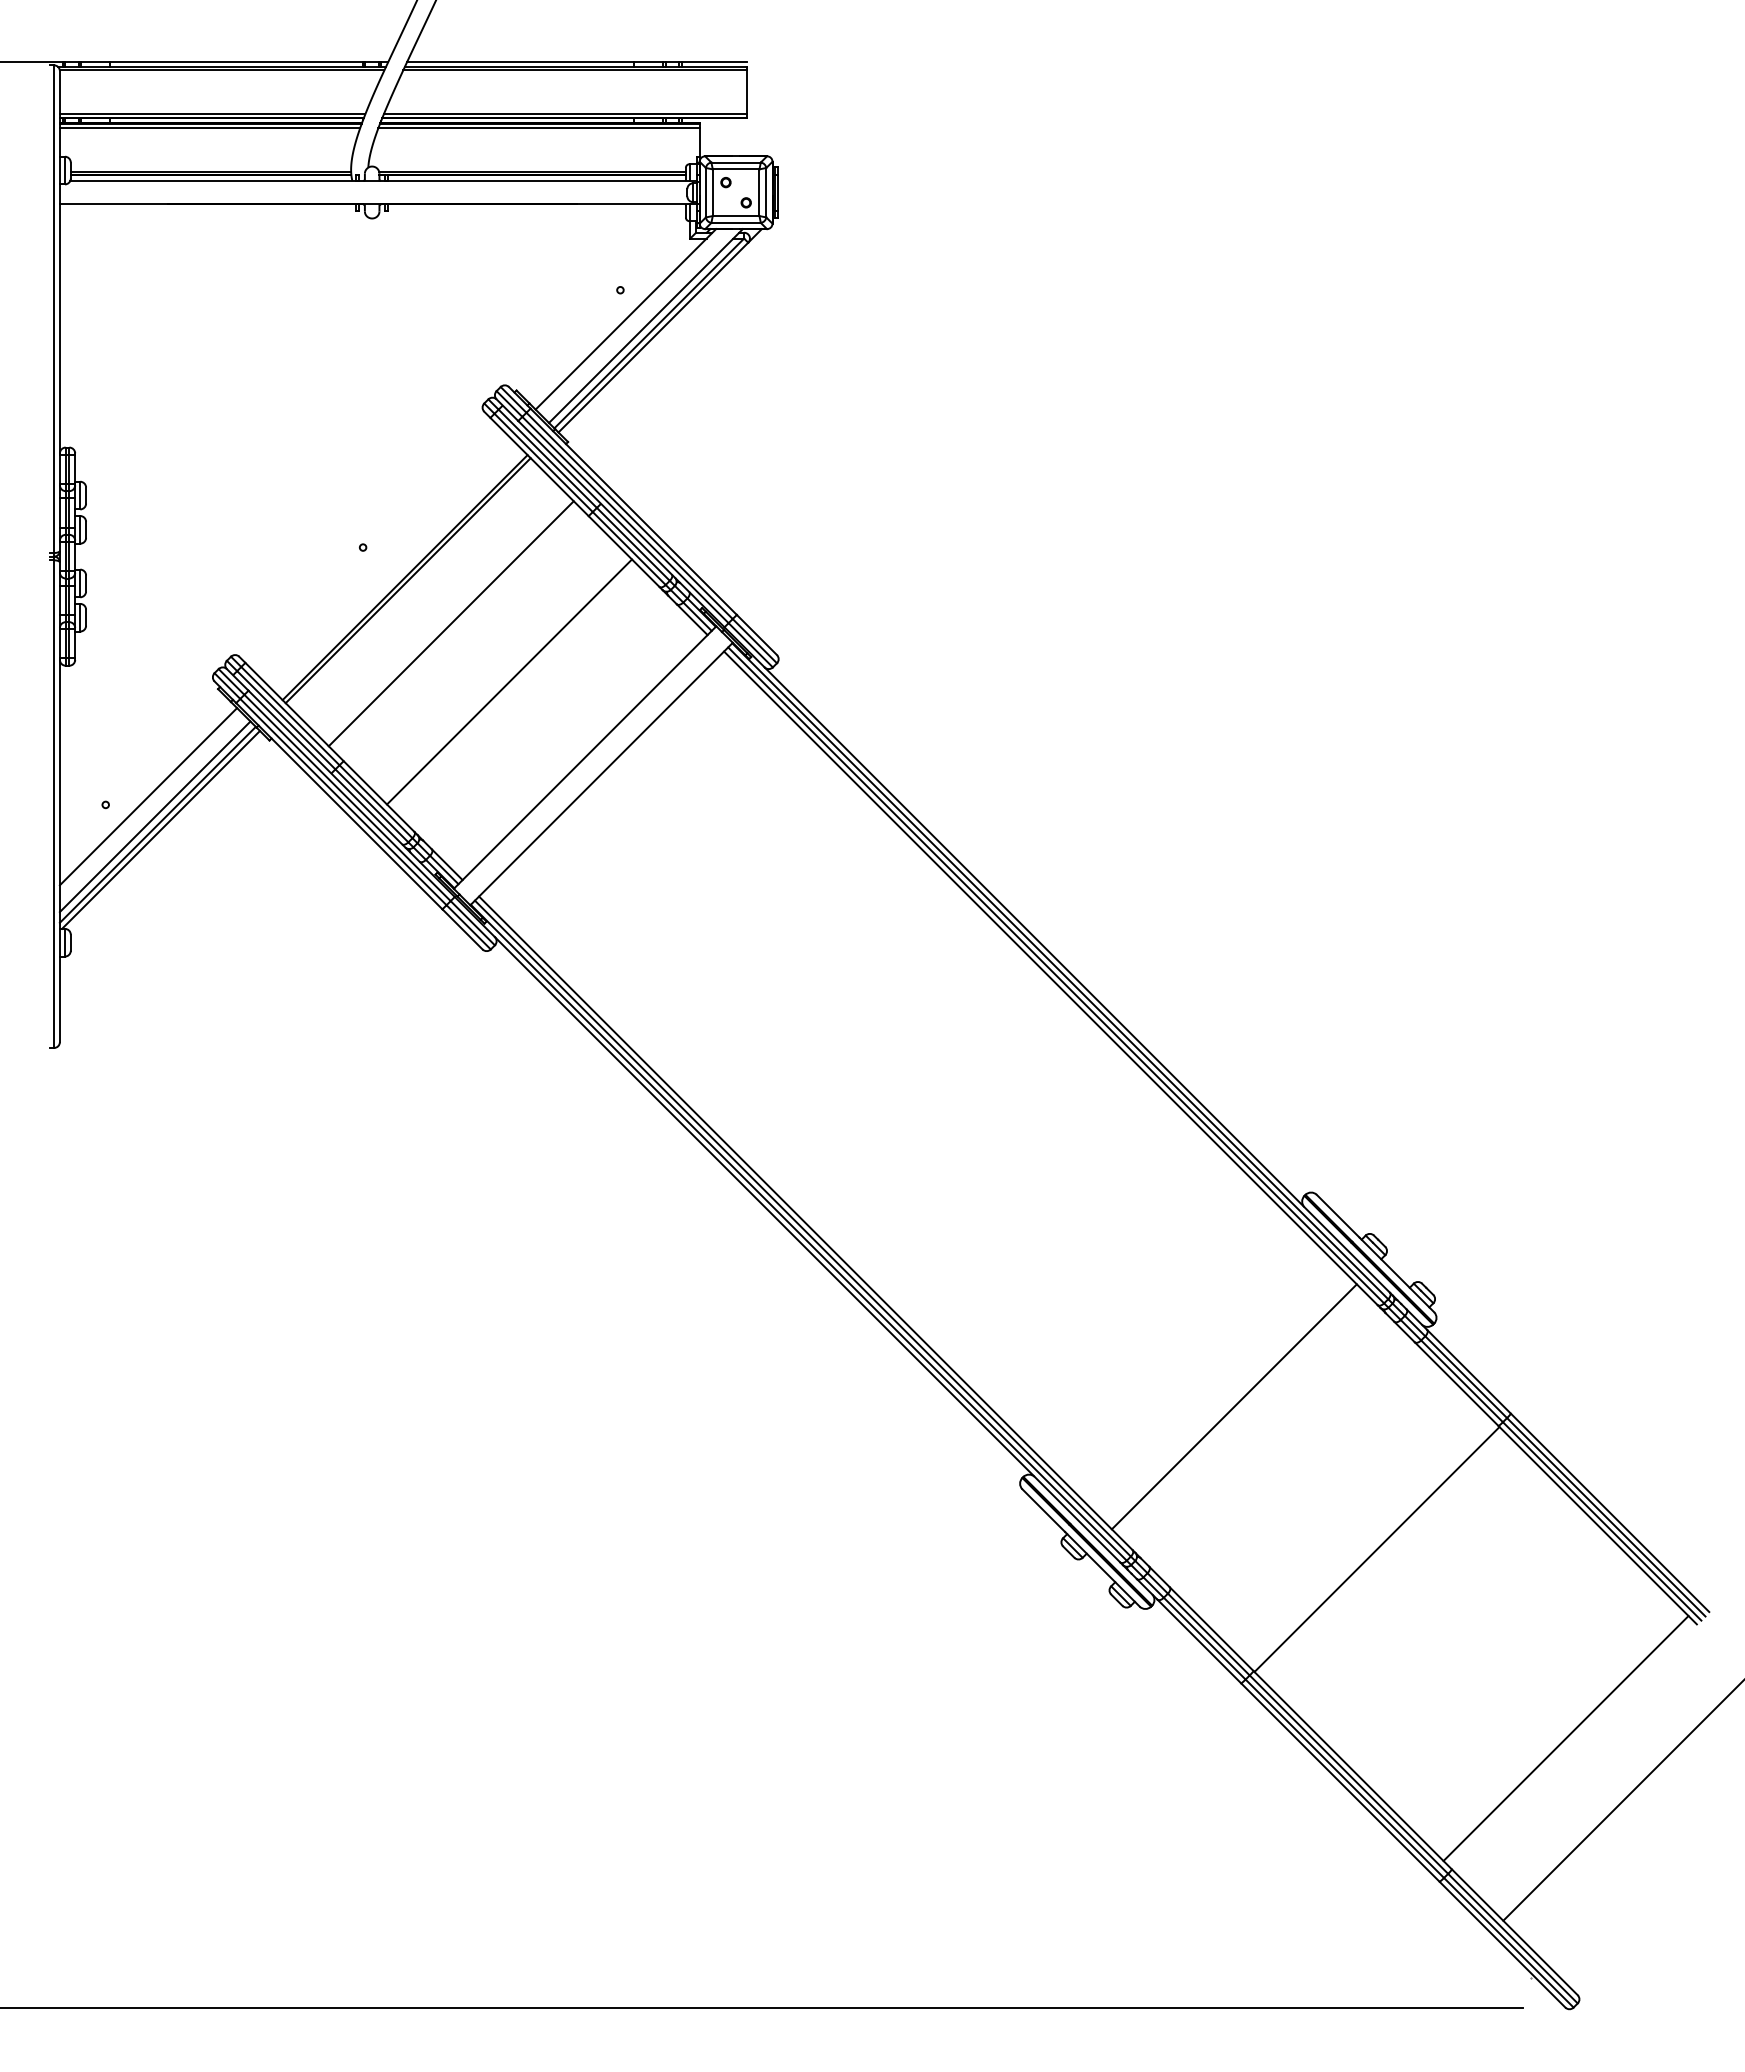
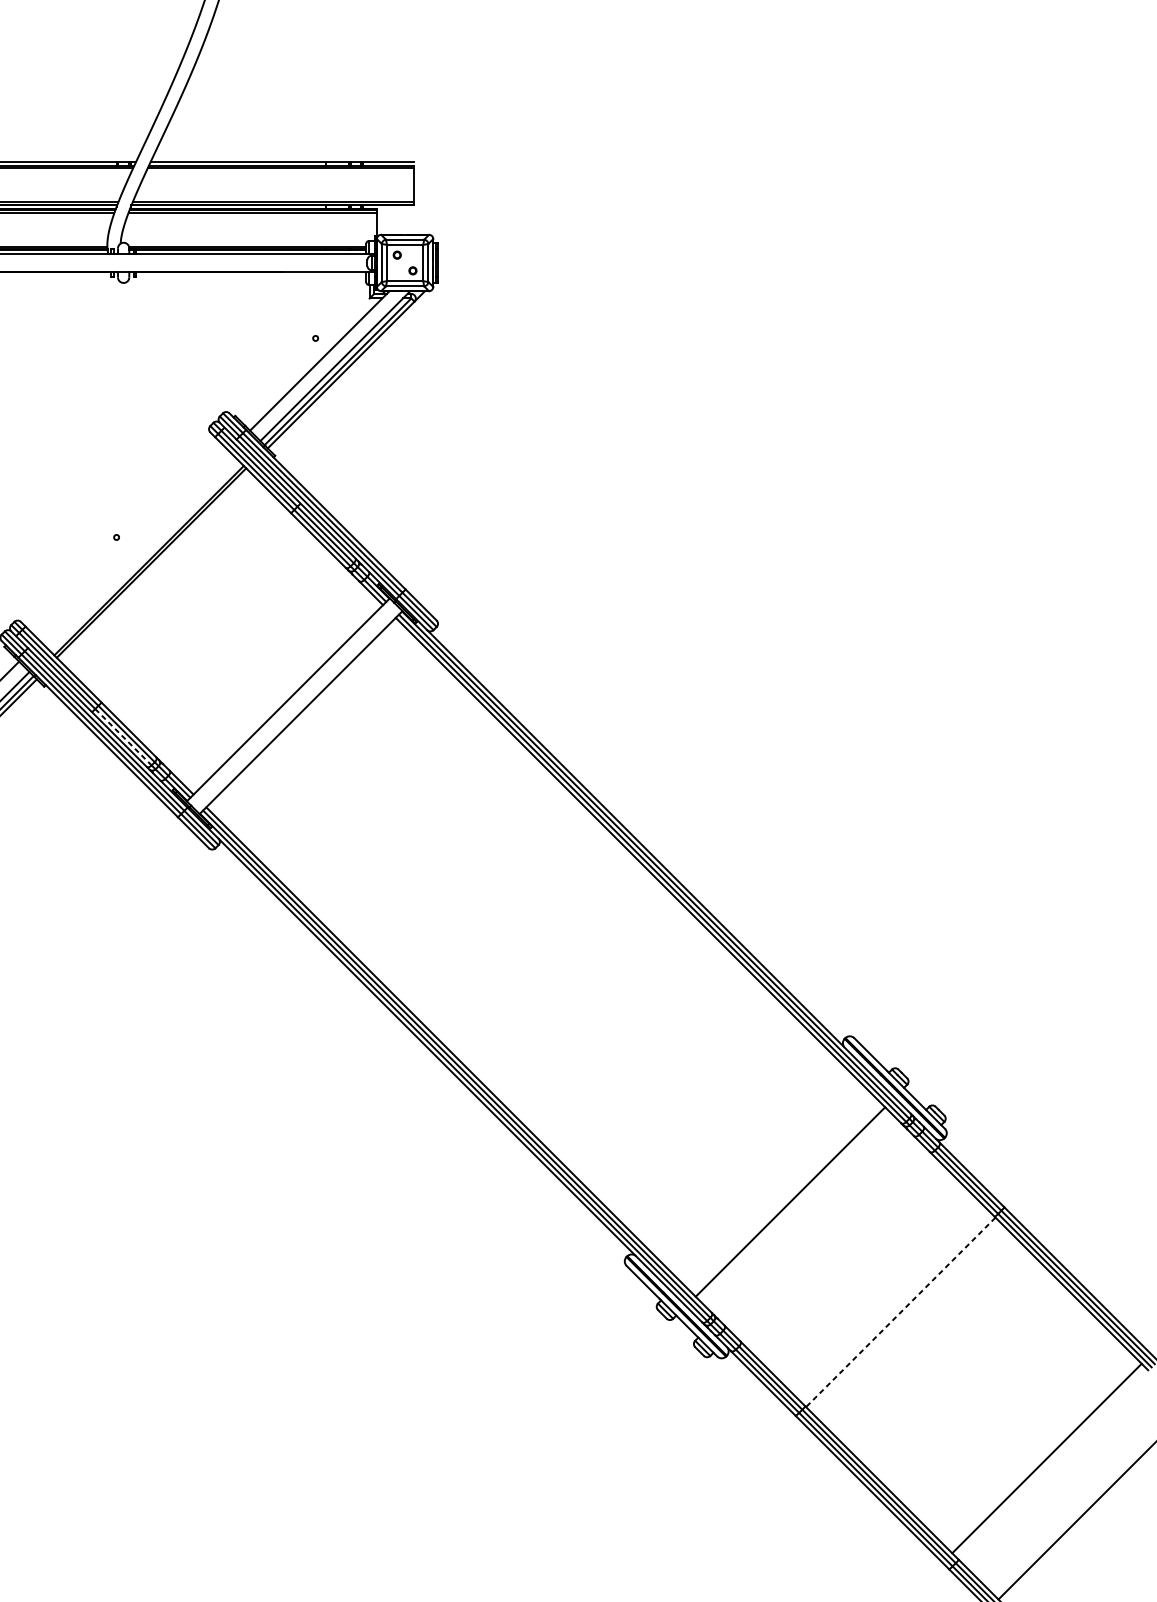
line: (450, 623) -> (184, 596), removed
line: (509, 681) -> (229, 641), removed
line: (371, 805) -> (123, 736), solid -> dashed
line: (1376, 1549) -> (900, 1312), solid -> dashed

